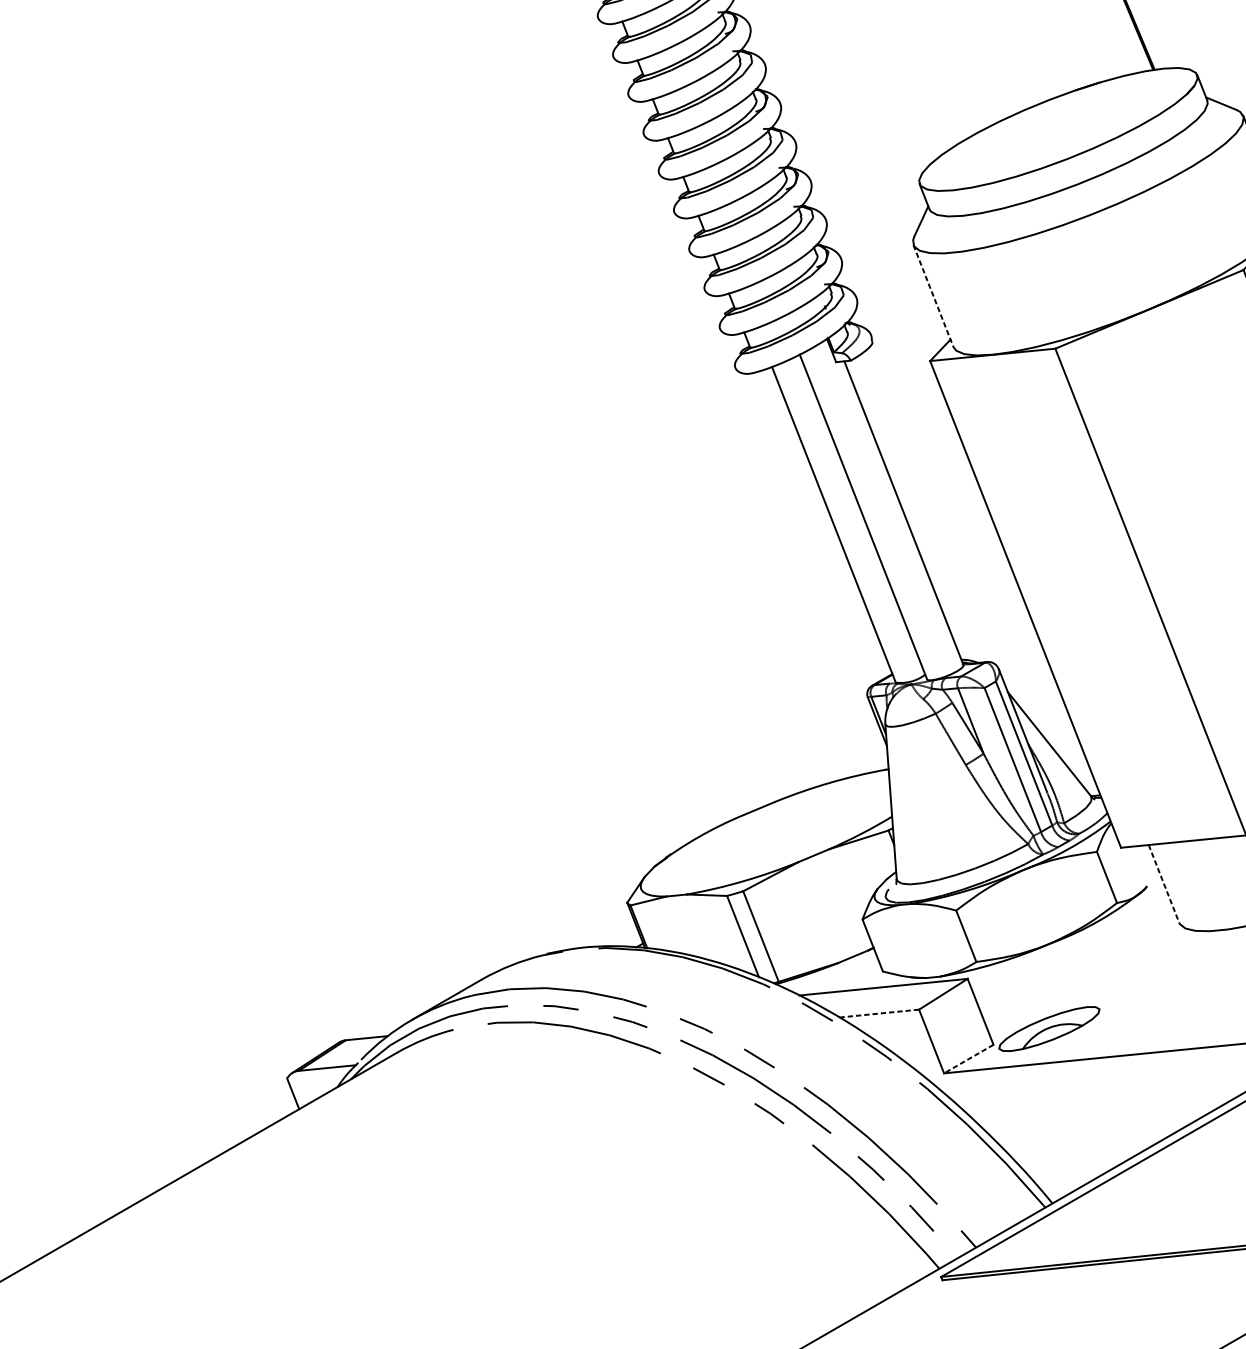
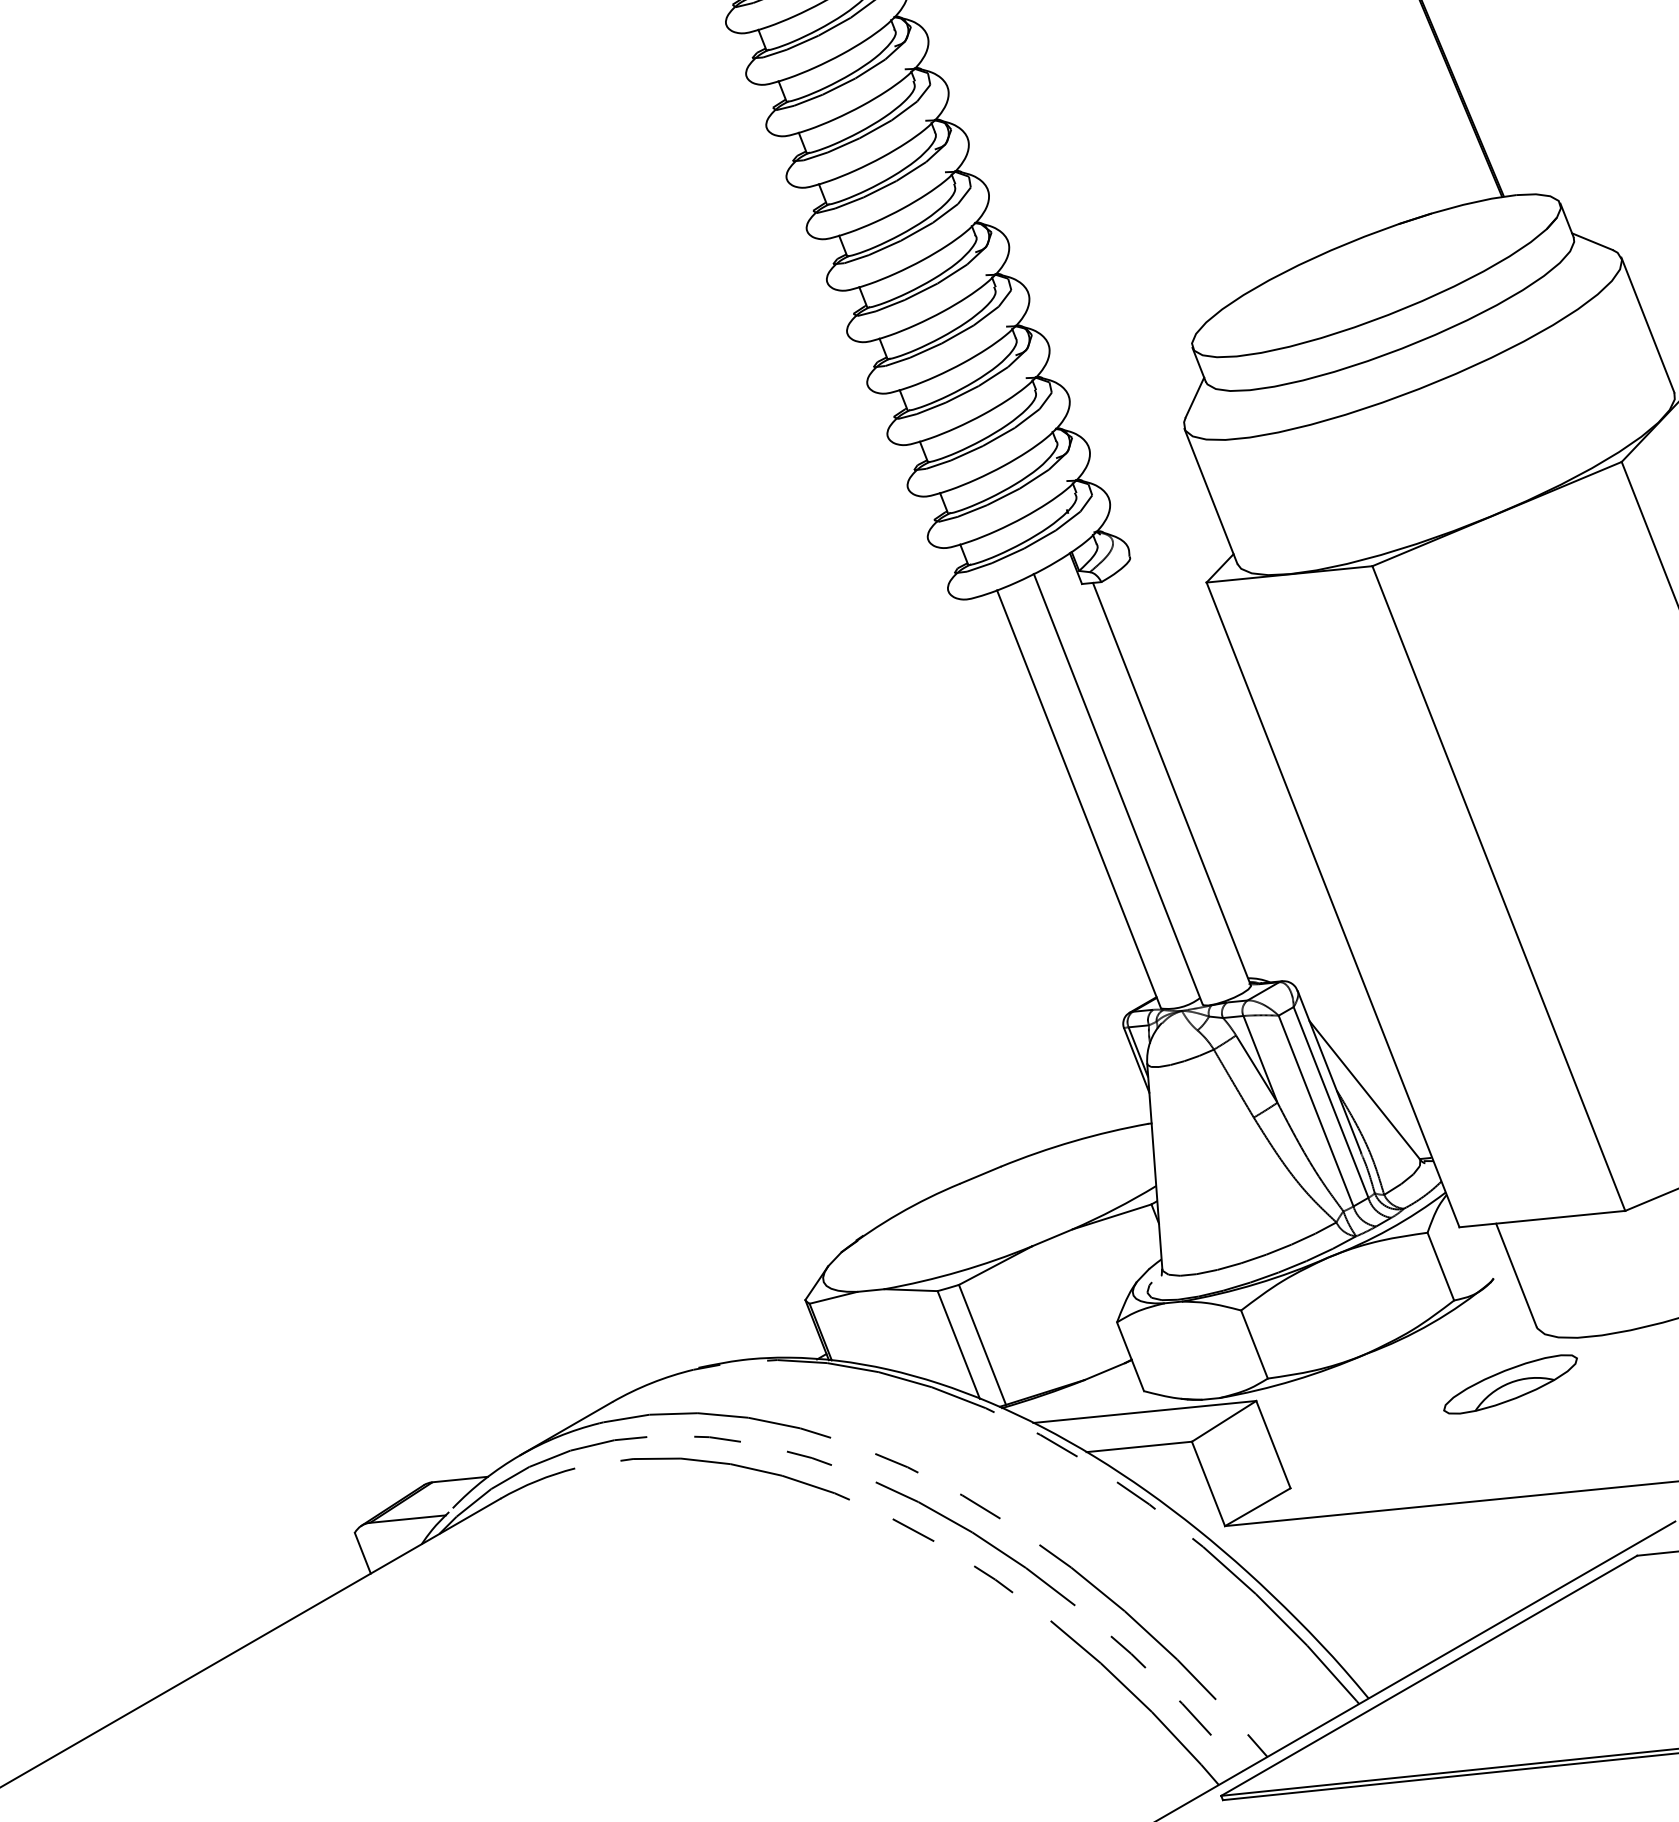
line: (933, 296) -> (1210, 496), dashed -> solid
line: (1164, 884) -> (1516, 1275), dashed -> solid
line: (879, 1013) -> (1139, 1446), dashed -> solid
part: (1049, 1029) -> (1510, 1384), moved
line: (968, 1059) -> (1257, 1507), dashed -> solid

